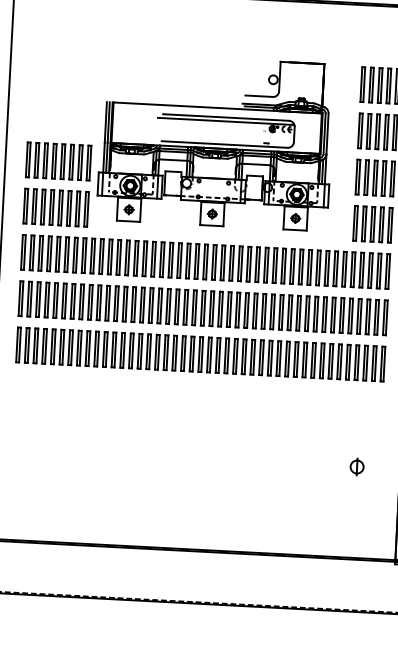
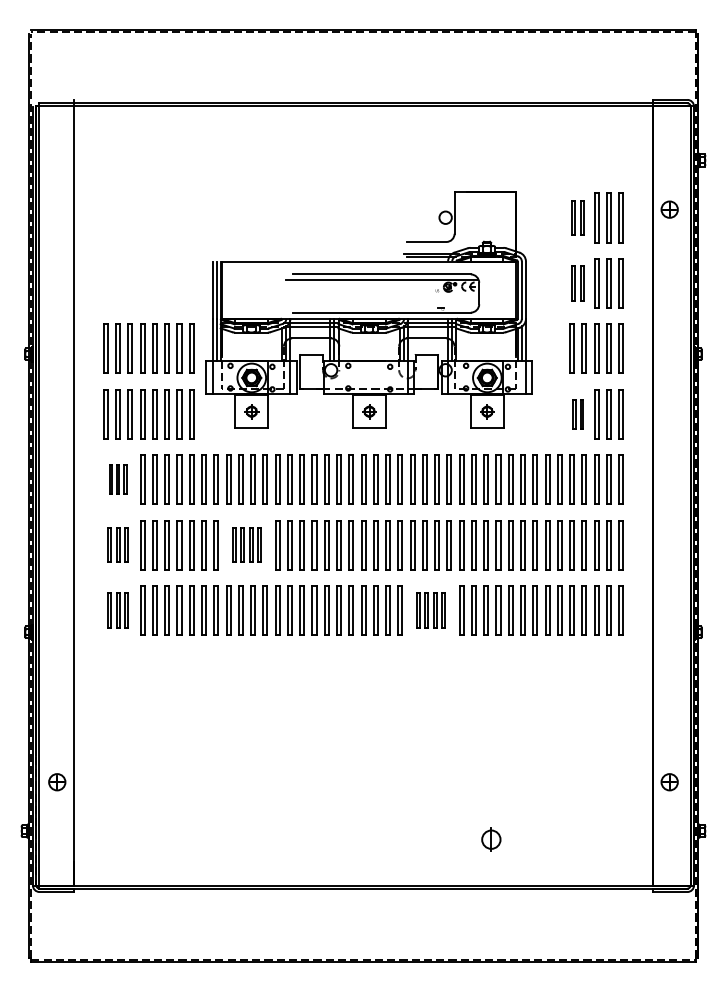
part: (366, 84) -> (577, 217), size x0.7
part: (364, 131) -> (577, 283), size x0.7
part: (359, 223) -> (577, 414), size x0.6
part: (31, 252) -> (117, 479), size x0.6
part: (29, 299) -> (117, 545), size x0.7
part: (120, 304) -> (246, 545), size x0.7
part: (26, 345) -> (117, 610), size x0.7
part: (248, 356) -> (430, 610), size x0.7
part: (357, 466) -> (491, 839), moved

